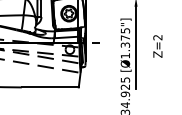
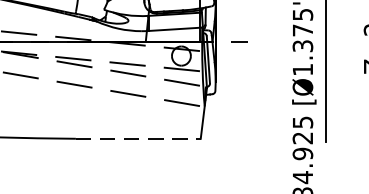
line: (50, 87) -> (138, 138), solid -> dashed

